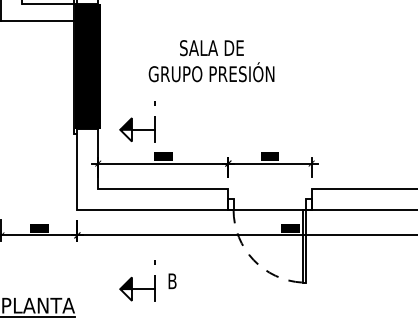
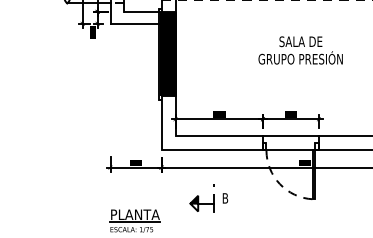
text: (211, 61) -> (300, 50), moved
part: (136, 122) -> (201, 91), removed
line: (269, 189) -> (290, 136), added

